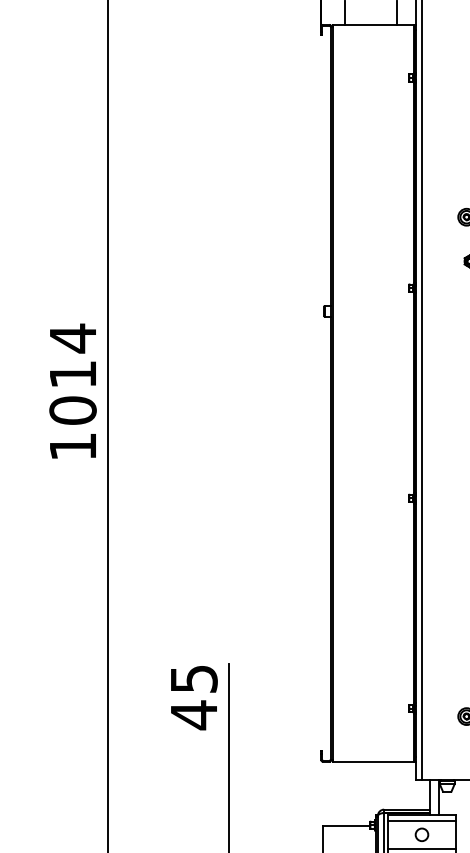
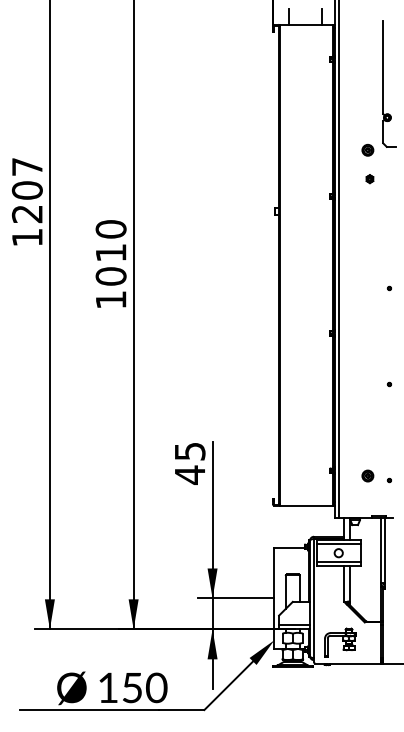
text: (72, 338) -> (110, 229), 1014 -> 1010

